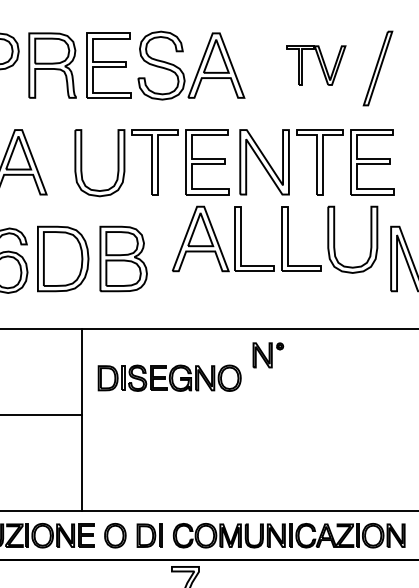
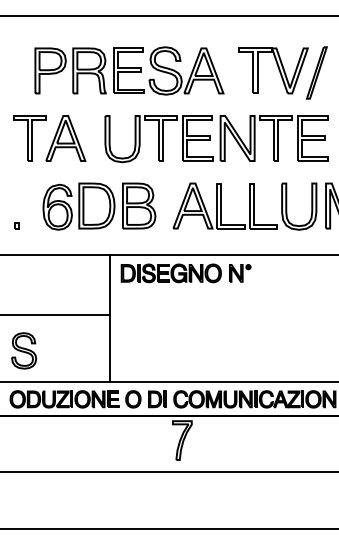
part: (315, 64) -> (273, 70), size x1.67
part: (274, 239) -> (244, 206), moved
part: (168, 378) -> (170, 273), moved

